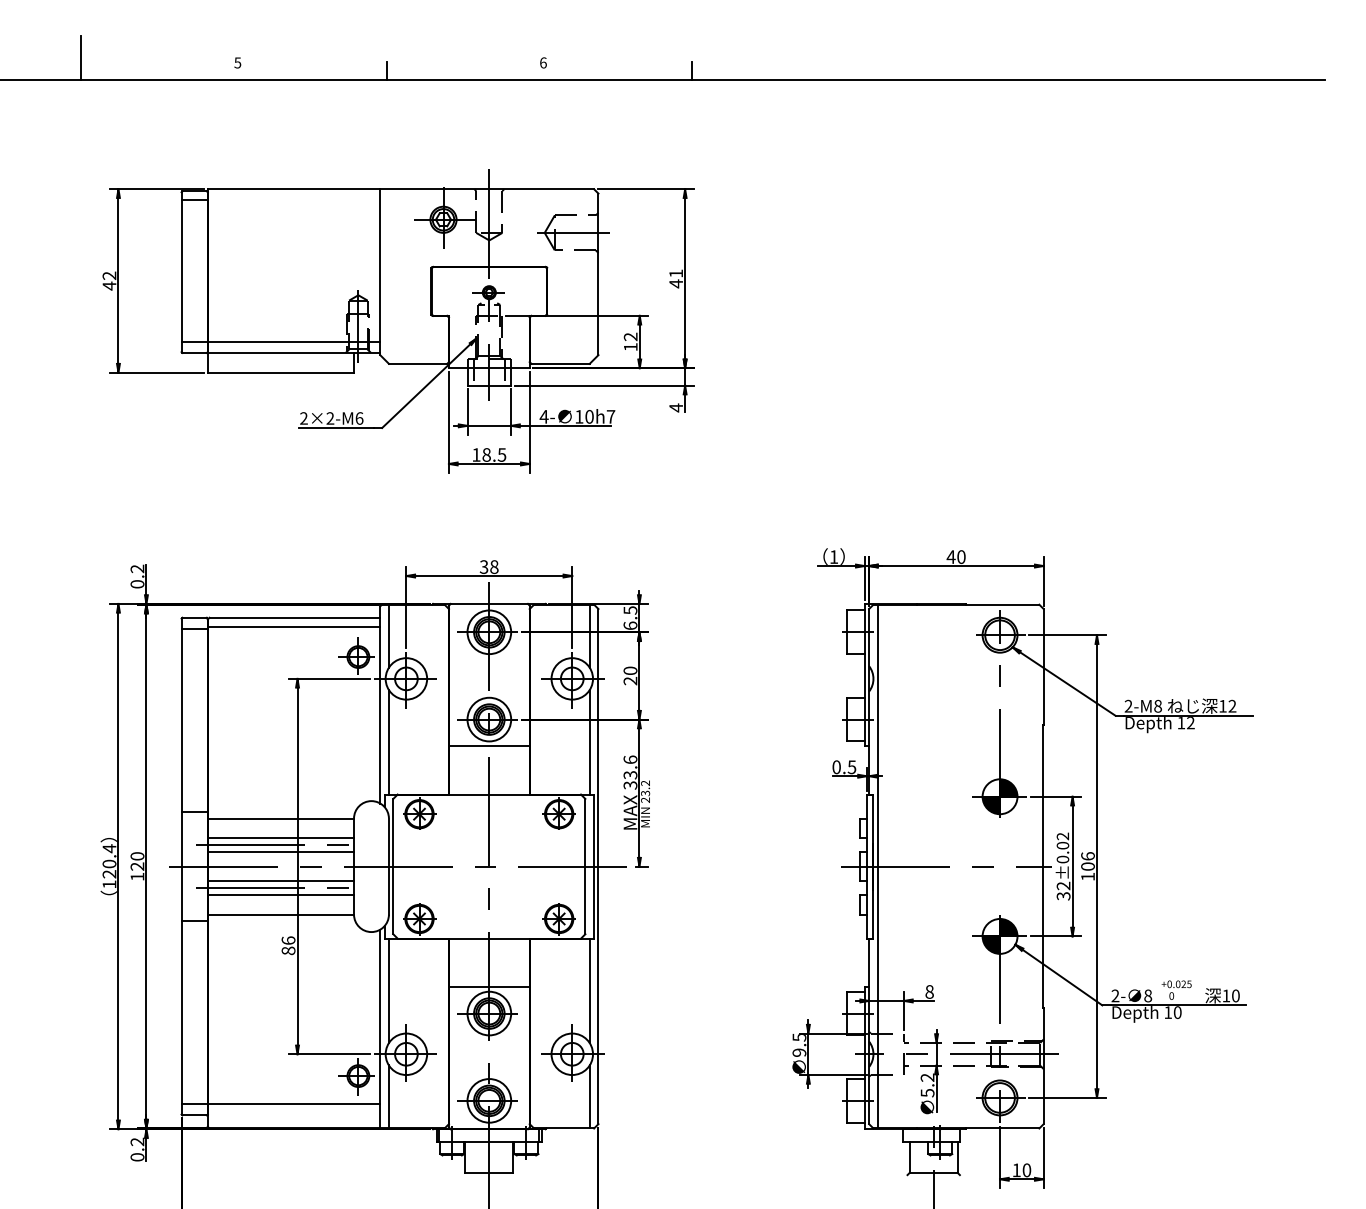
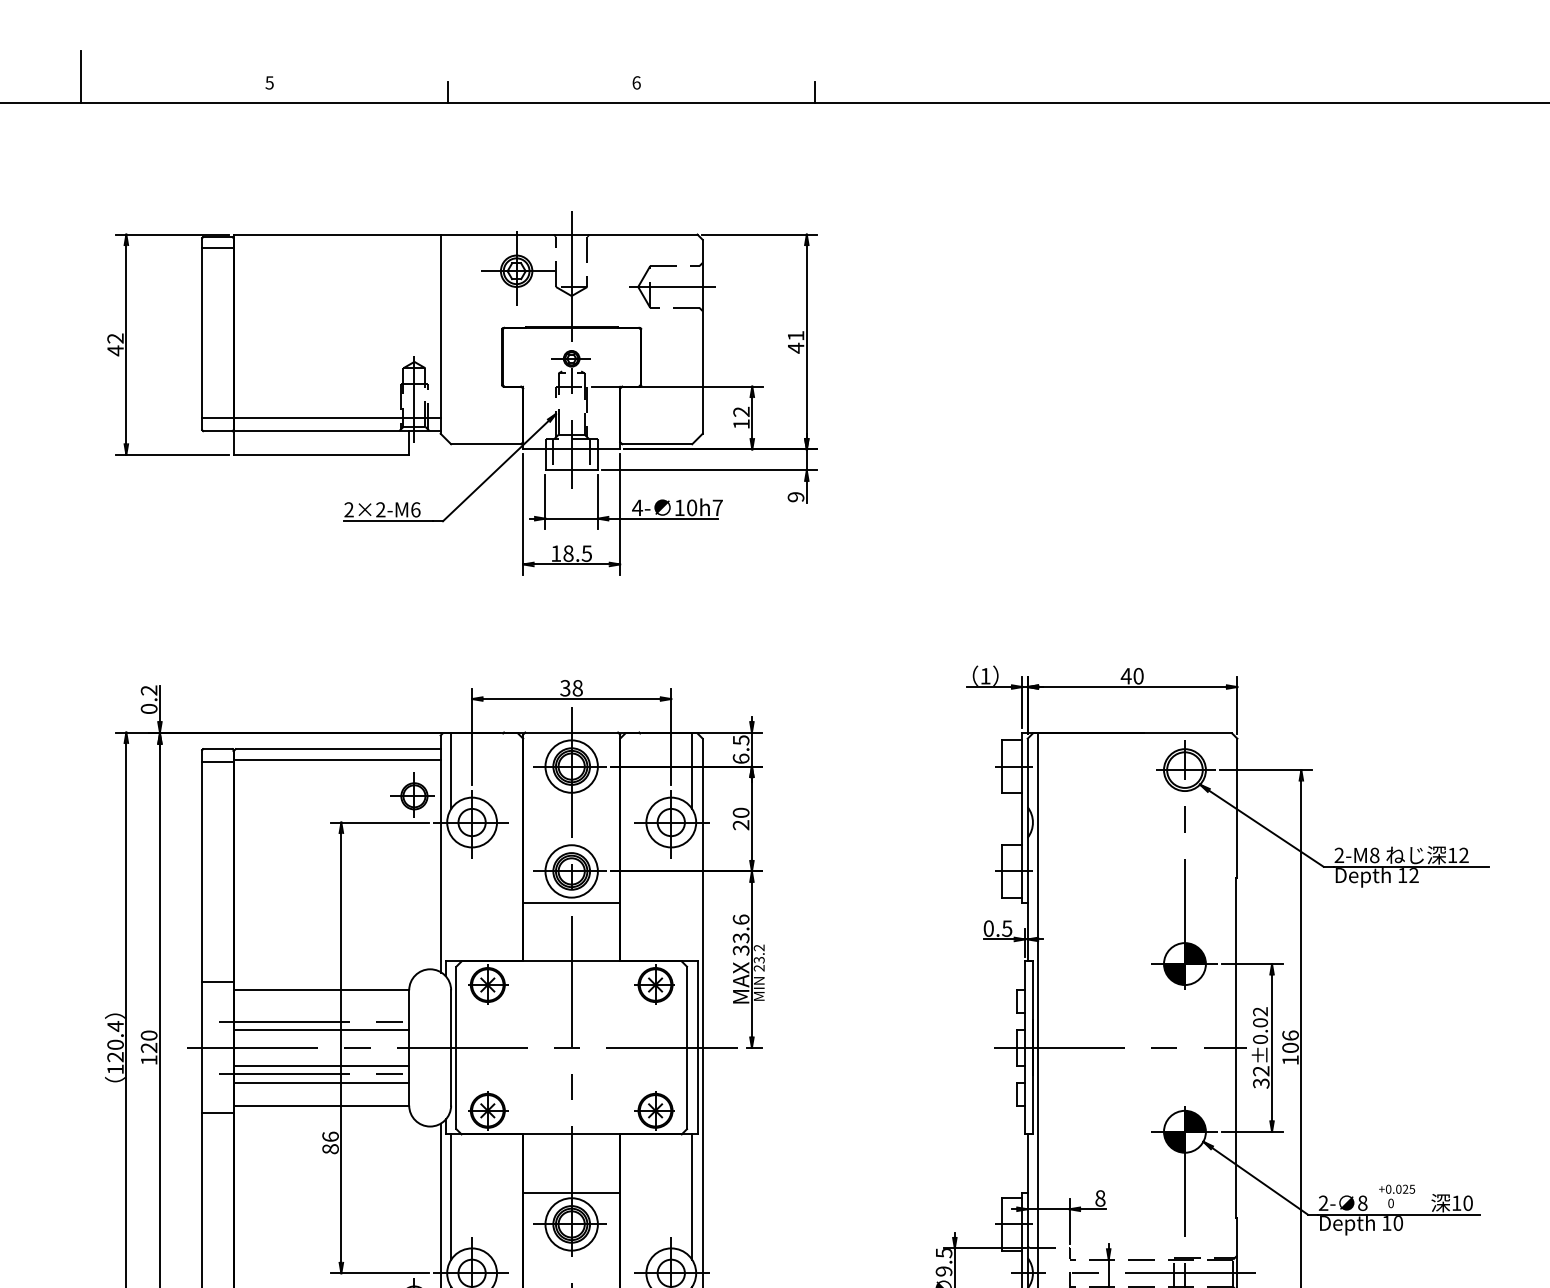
text: (676, 407) -> (796, 496), 4 -> 9
line: (388, 742) -> (450, 898), removed
line: (589, 742) -> (691, 898), removed
line: (280, 837) -> (320, 1012), removed

